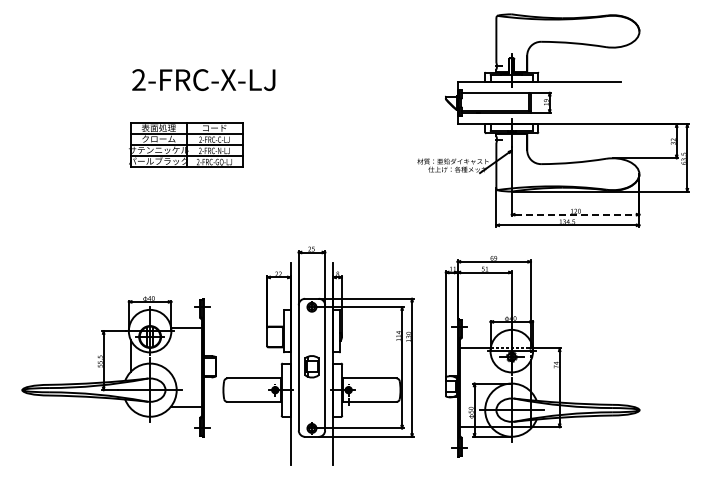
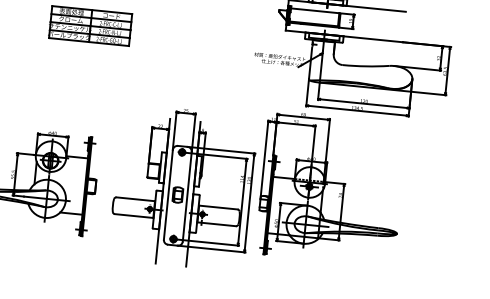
line: (576, 214) -> (364, 103), dashed -> solid
part: (318, 355) -> (183, 187), moved
part: (542, 356) -> (331, 188), moved

